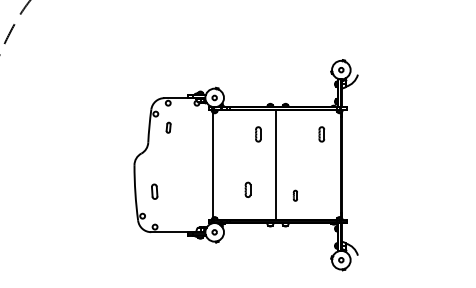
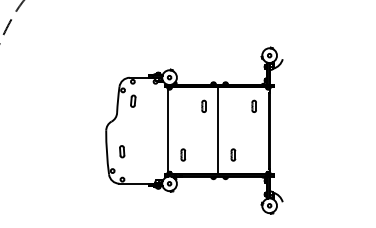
part: (168, 127) -> (133, 100), size x1.43
part: (247, 189) -> (182, 154), moved
part: (295, 195) -> (233, 154), size x1.43

